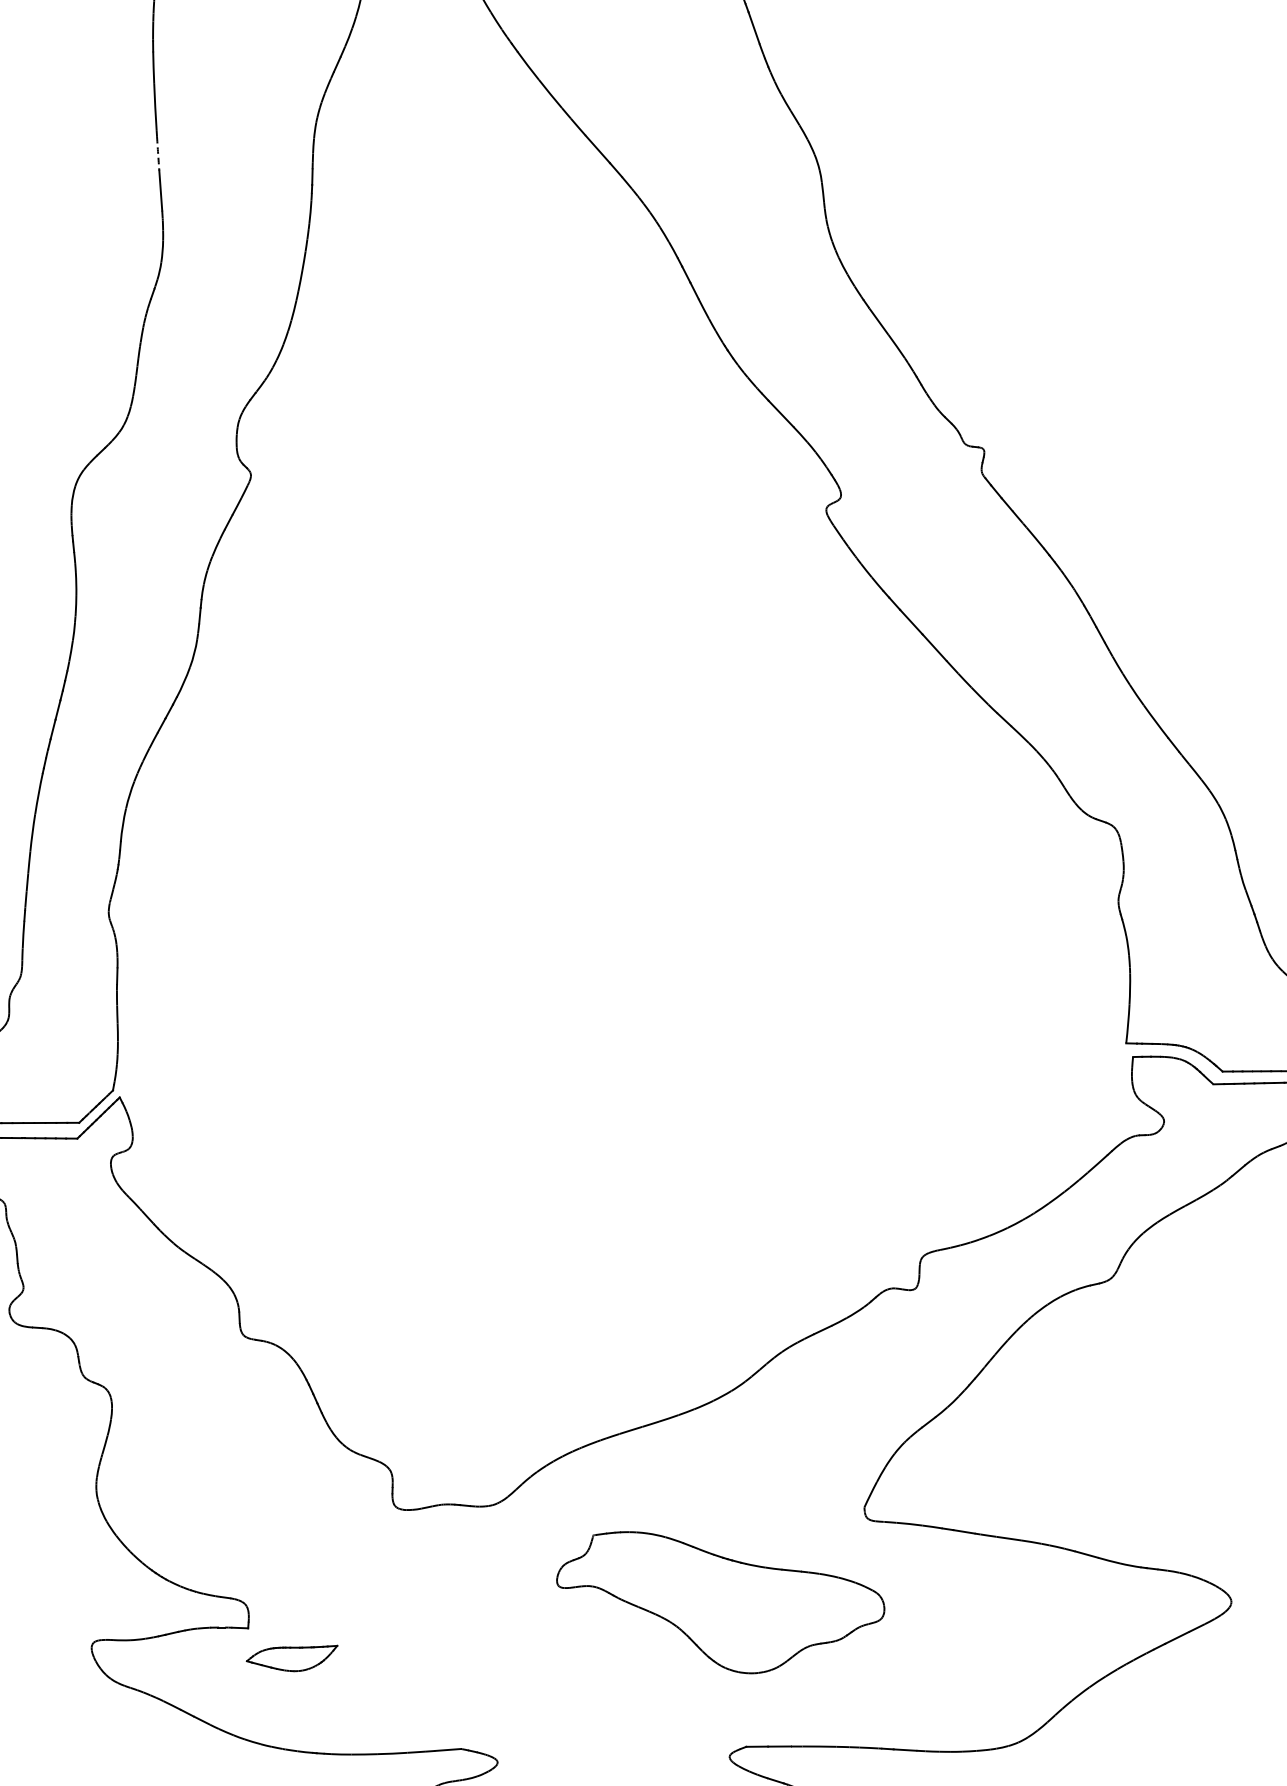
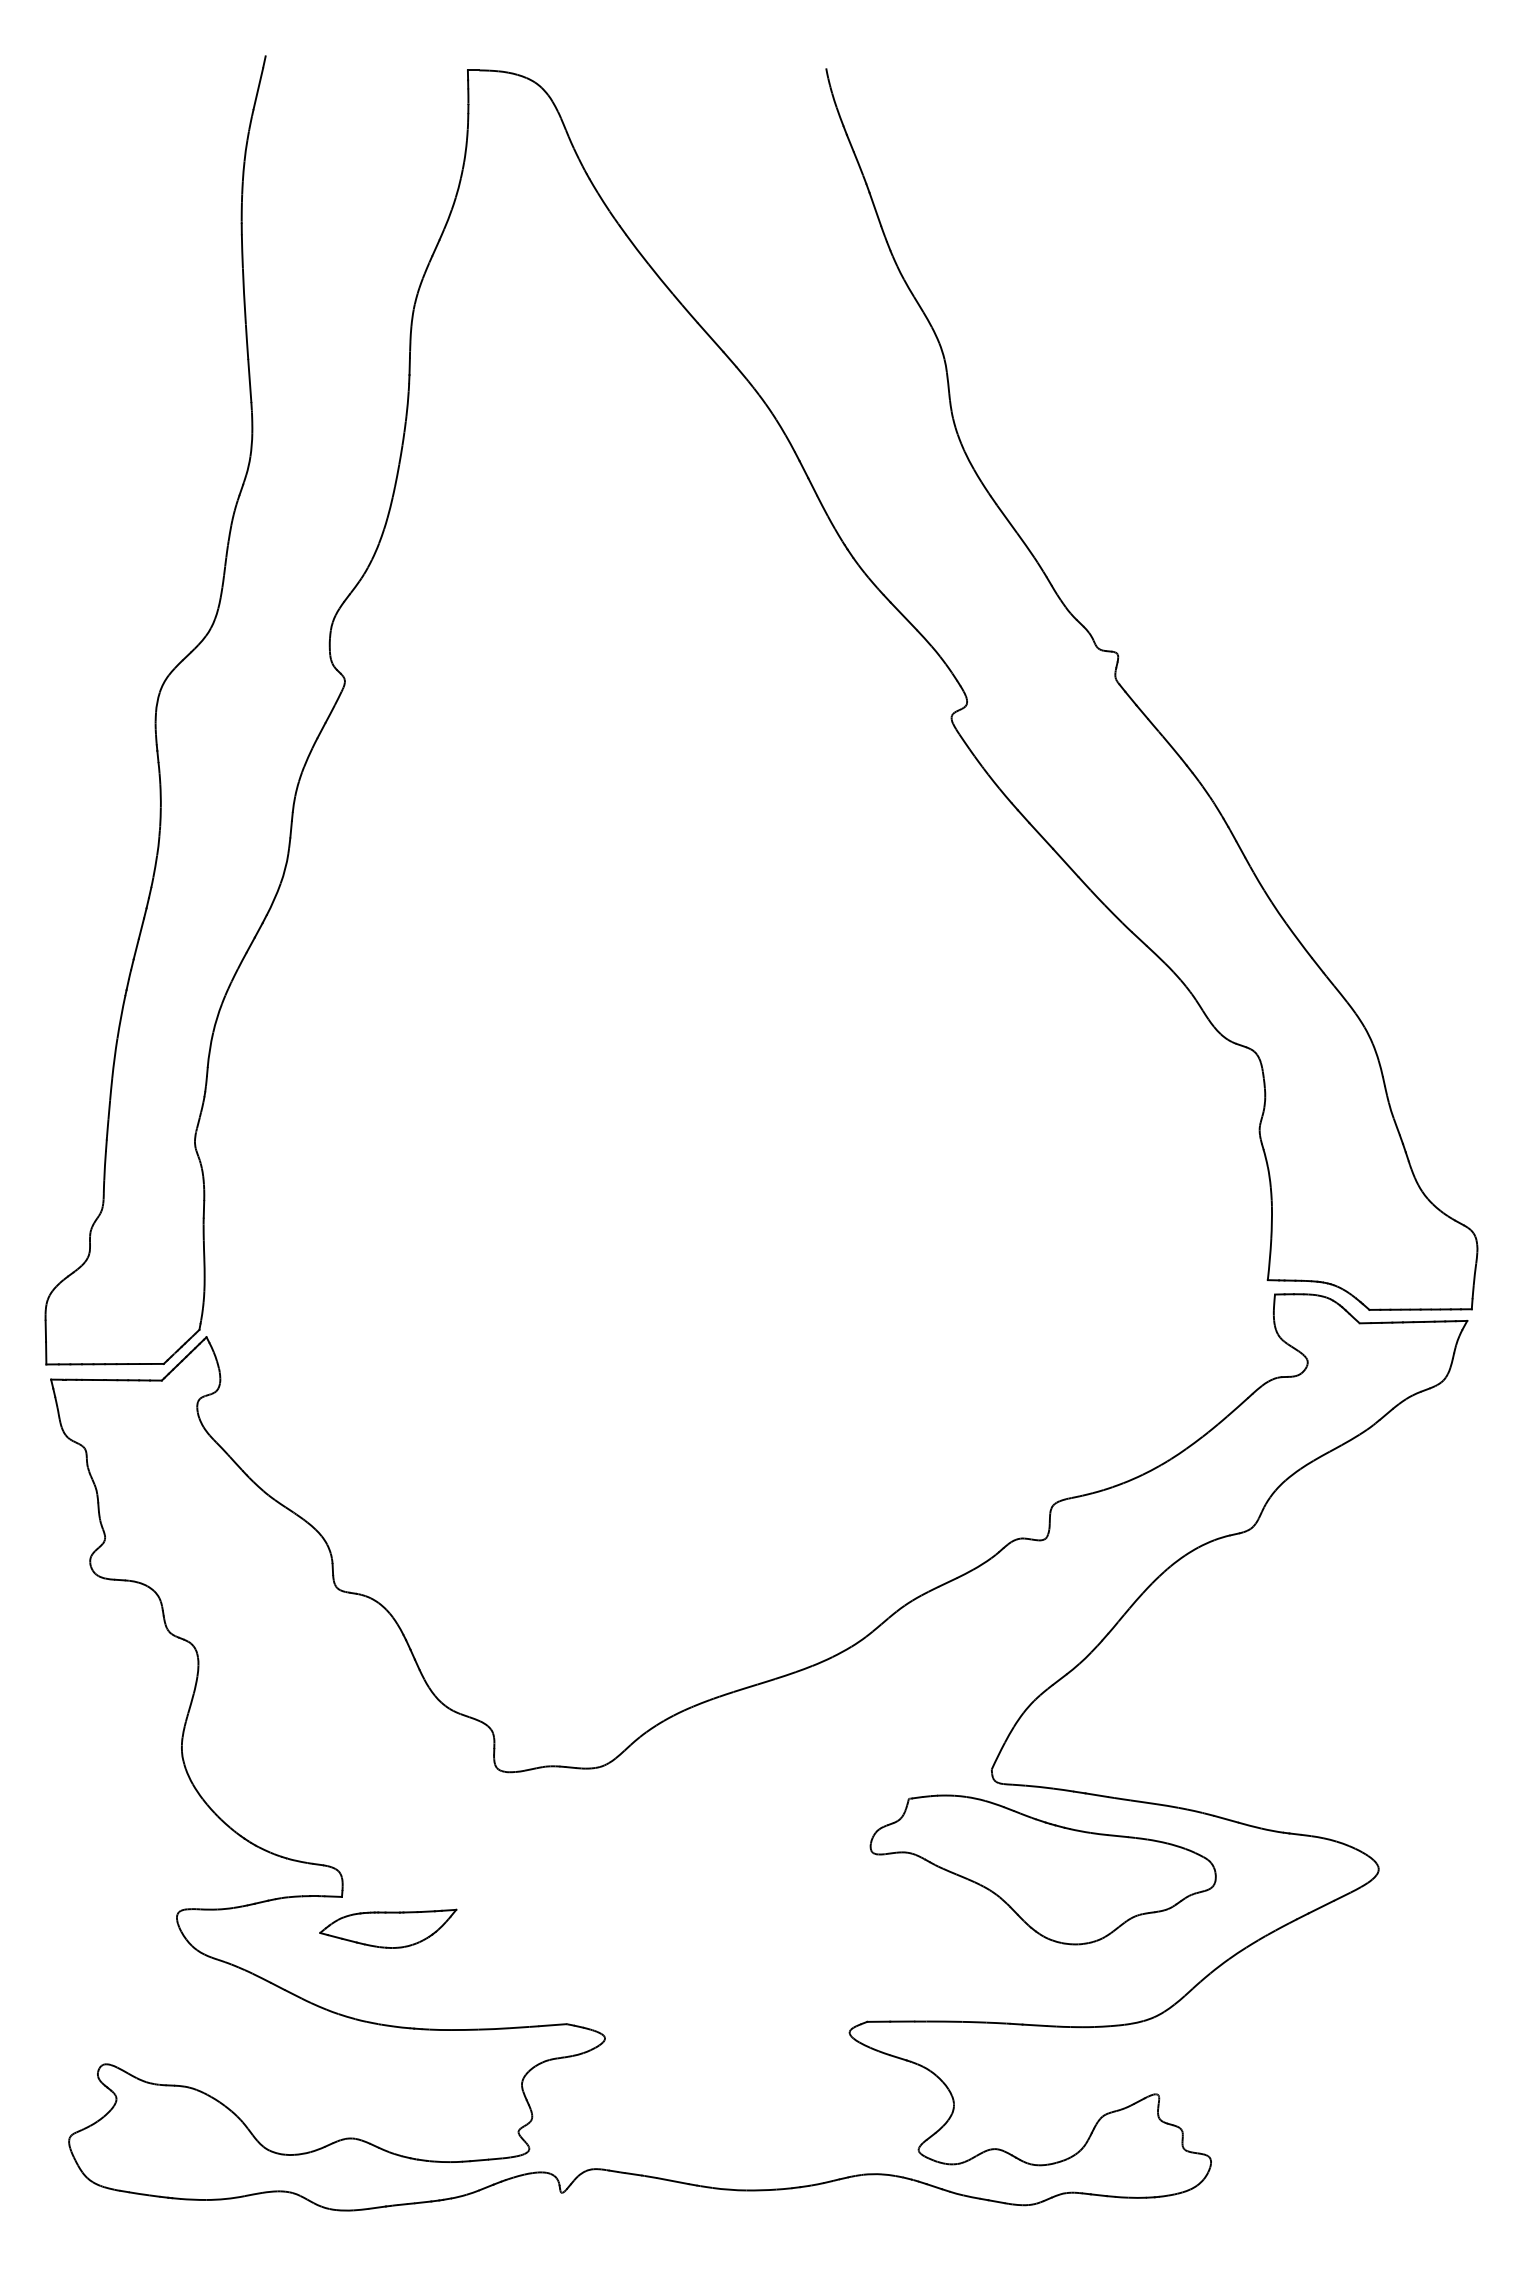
arc: (158, 154) -> (247, 342), dashed -> solid
part: (720, 1602) -> (1042, 1869), moved
part: (292, 1658) -> (388, 1928), size x1.43

